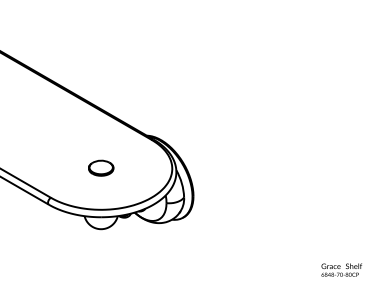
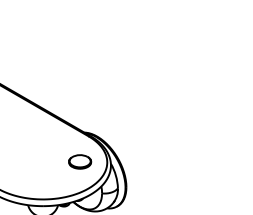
part: (101, 167) -> (80, 161), moved

